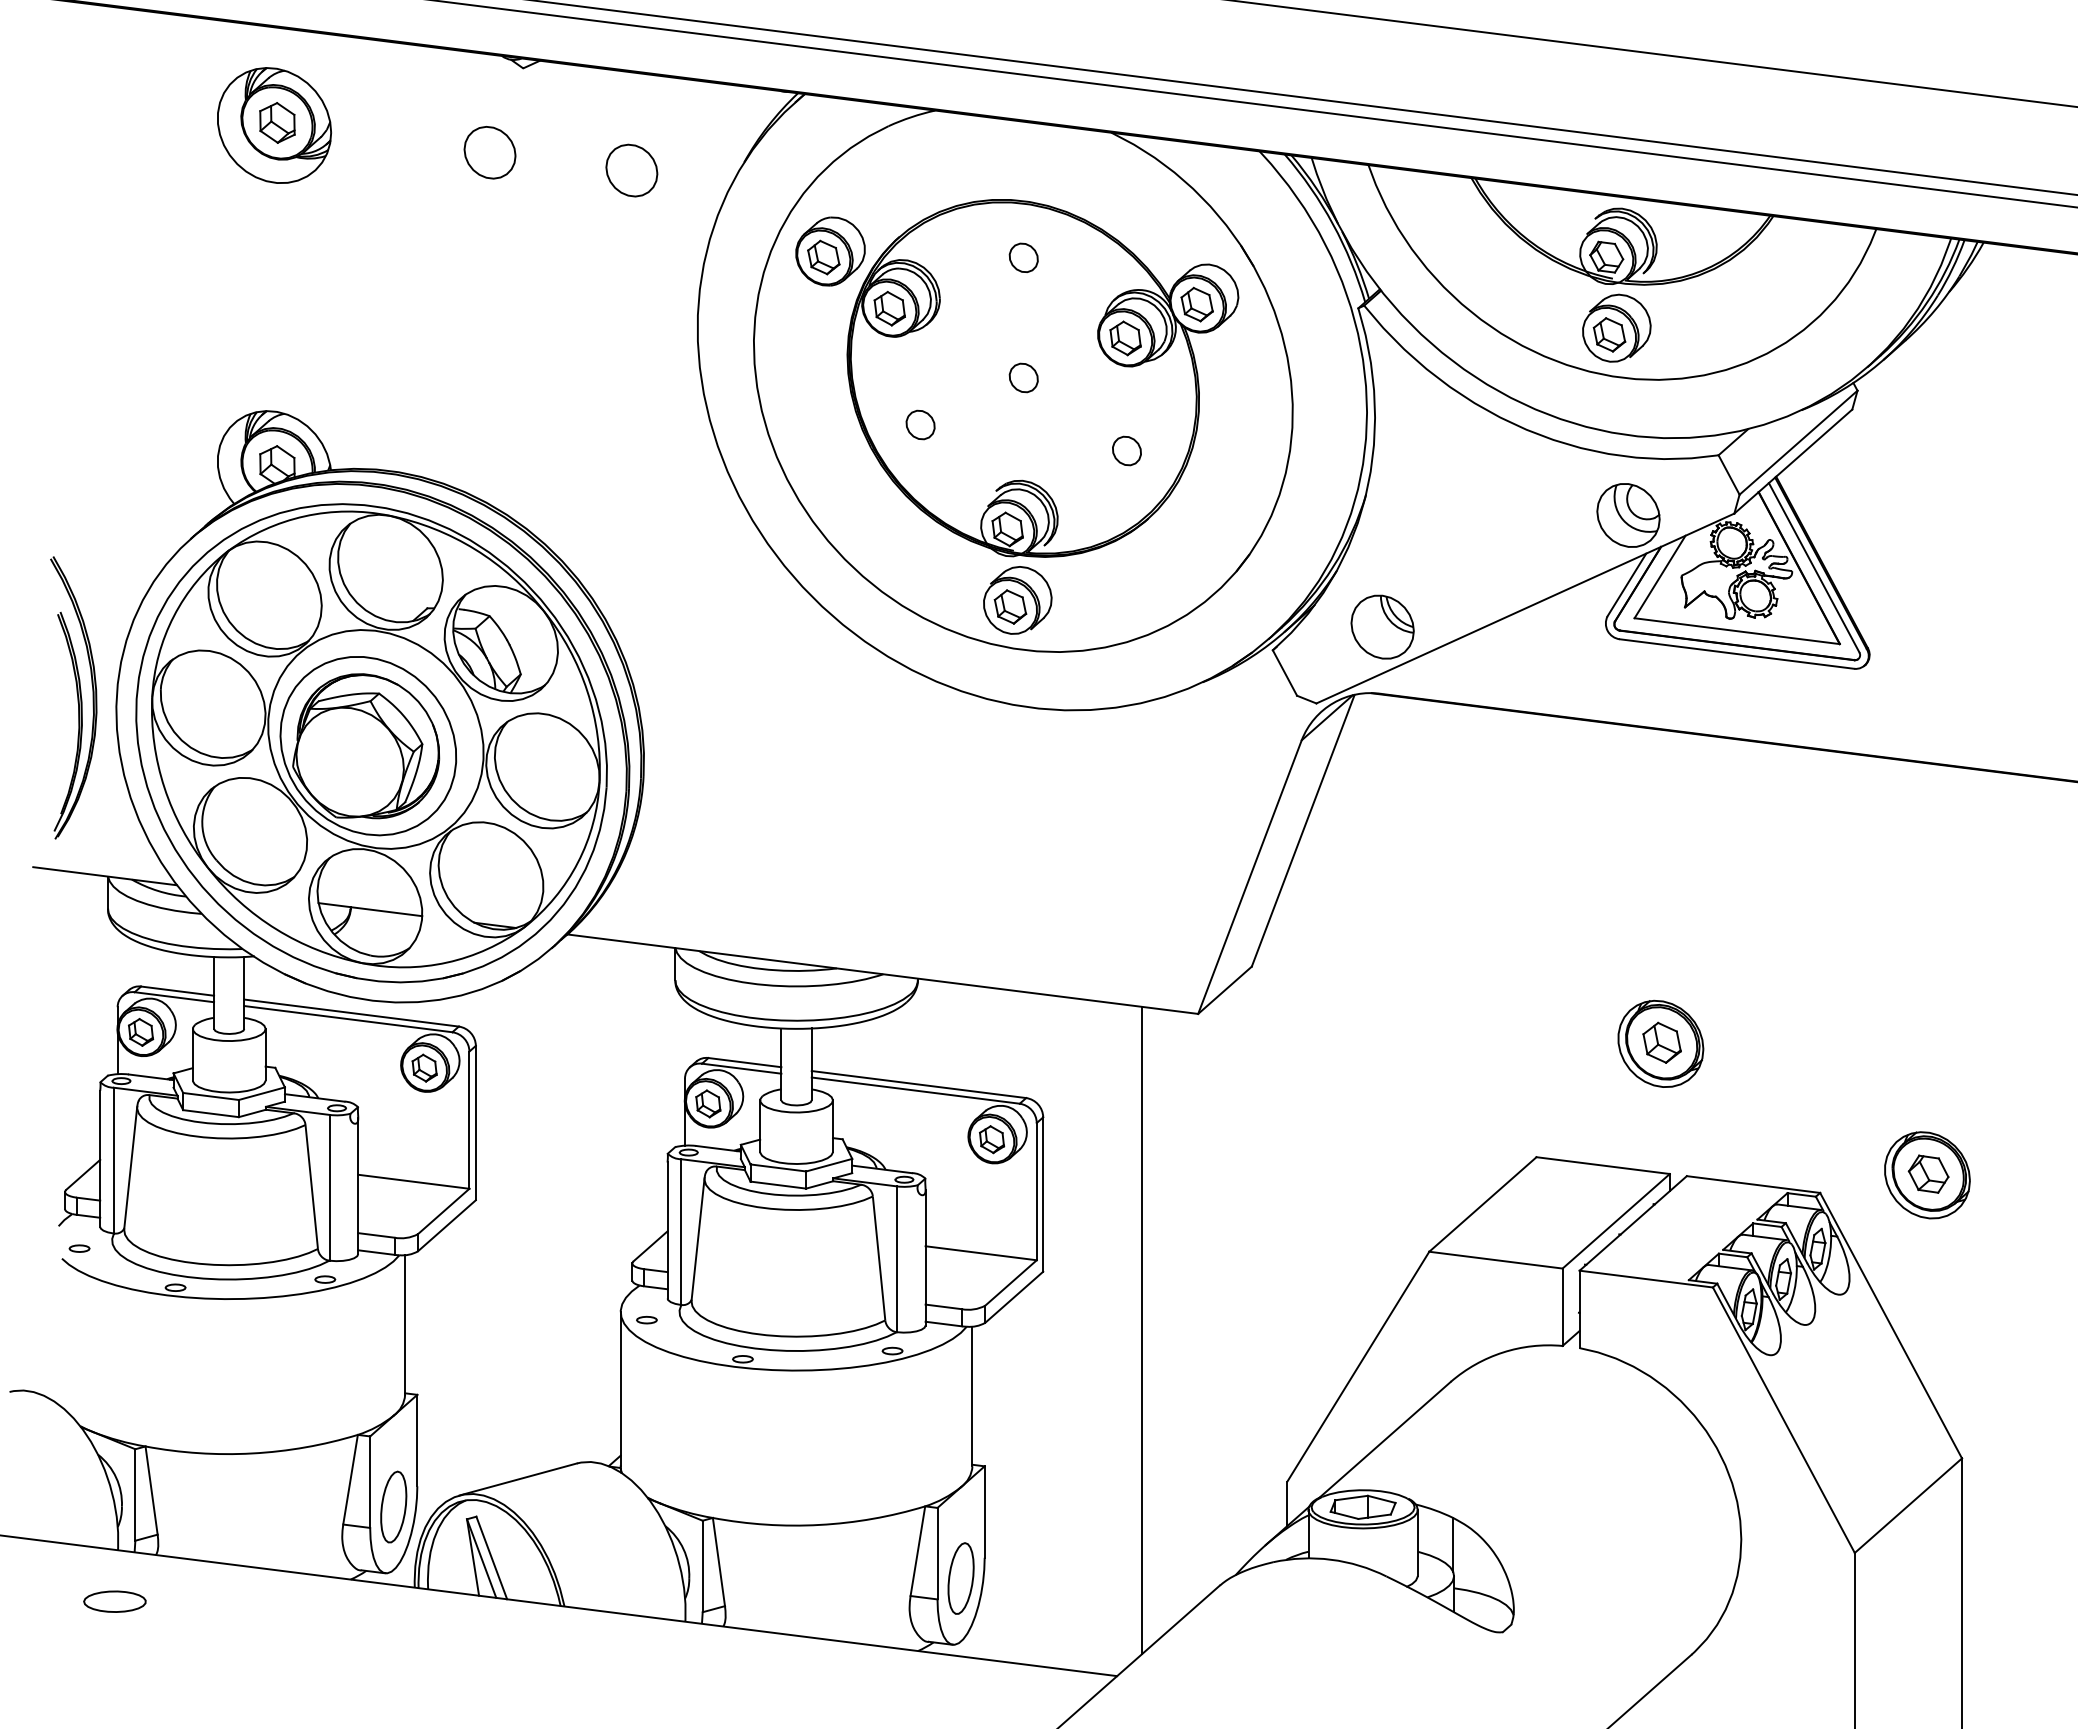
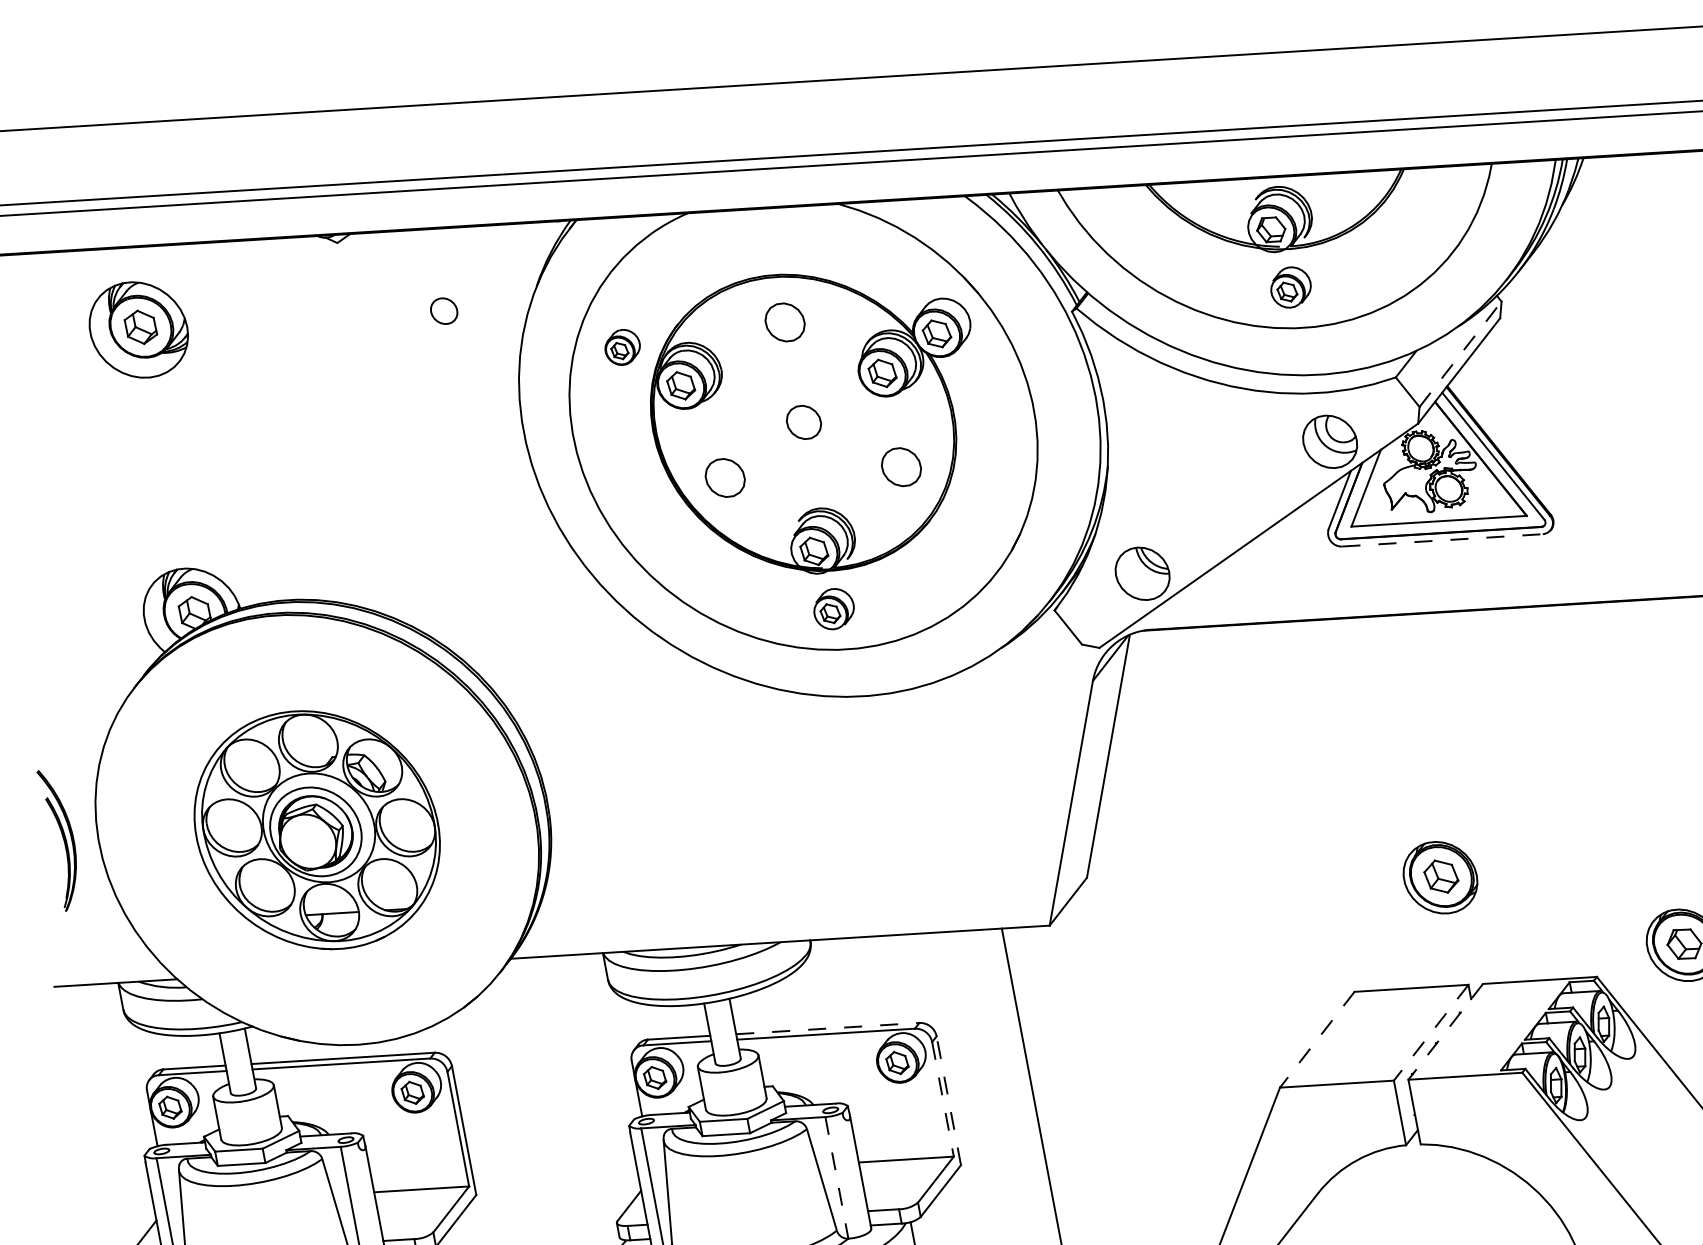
part: (489, 152) -> (322, 318), removed
part: (631, 170) -> (443, 311), size x0.6
part: (830, 251) -> (622, 347), size x0.6
part: (1023, 257) -> (784, 321), size x1.6
part: (1616, 327) -> (1290, 286), size x0.7
part: (1023, 377) -> (803, 422), size x1.4
part: (920, 424) -> (725, 477), size x1.6
line: (1798, 442) -> (1460, 354), solid -> dashed
part: (1126, 450) -> (901, 466), size x1.6
part: (1017, 600) -> (833, 609), size x0.7
line: (1737, 654) -> (1443, 540), solid -> dashed
part: (73, 697) -> (61, 838), size x0.6
part: (371, 743) -> (317, 830), size x0.6
line: (919, 1084) -> (828, 1028), solid -> dashed
line: (1036, 1191) -> (942, 1099), solid -> dashed
line: (1043, 1194) -> (949, 1100), solid -> dashed
line: (1482, 1204) -> (1316, 1039), solid -> dashed
line: (1615, 1221) -> (1430, 1033), solid -> dashed
line: (1632, 1223) -> (1445, 1032), solid -> dashed
line: (896, 1259) -> (836, 1178), solid -> dashed

